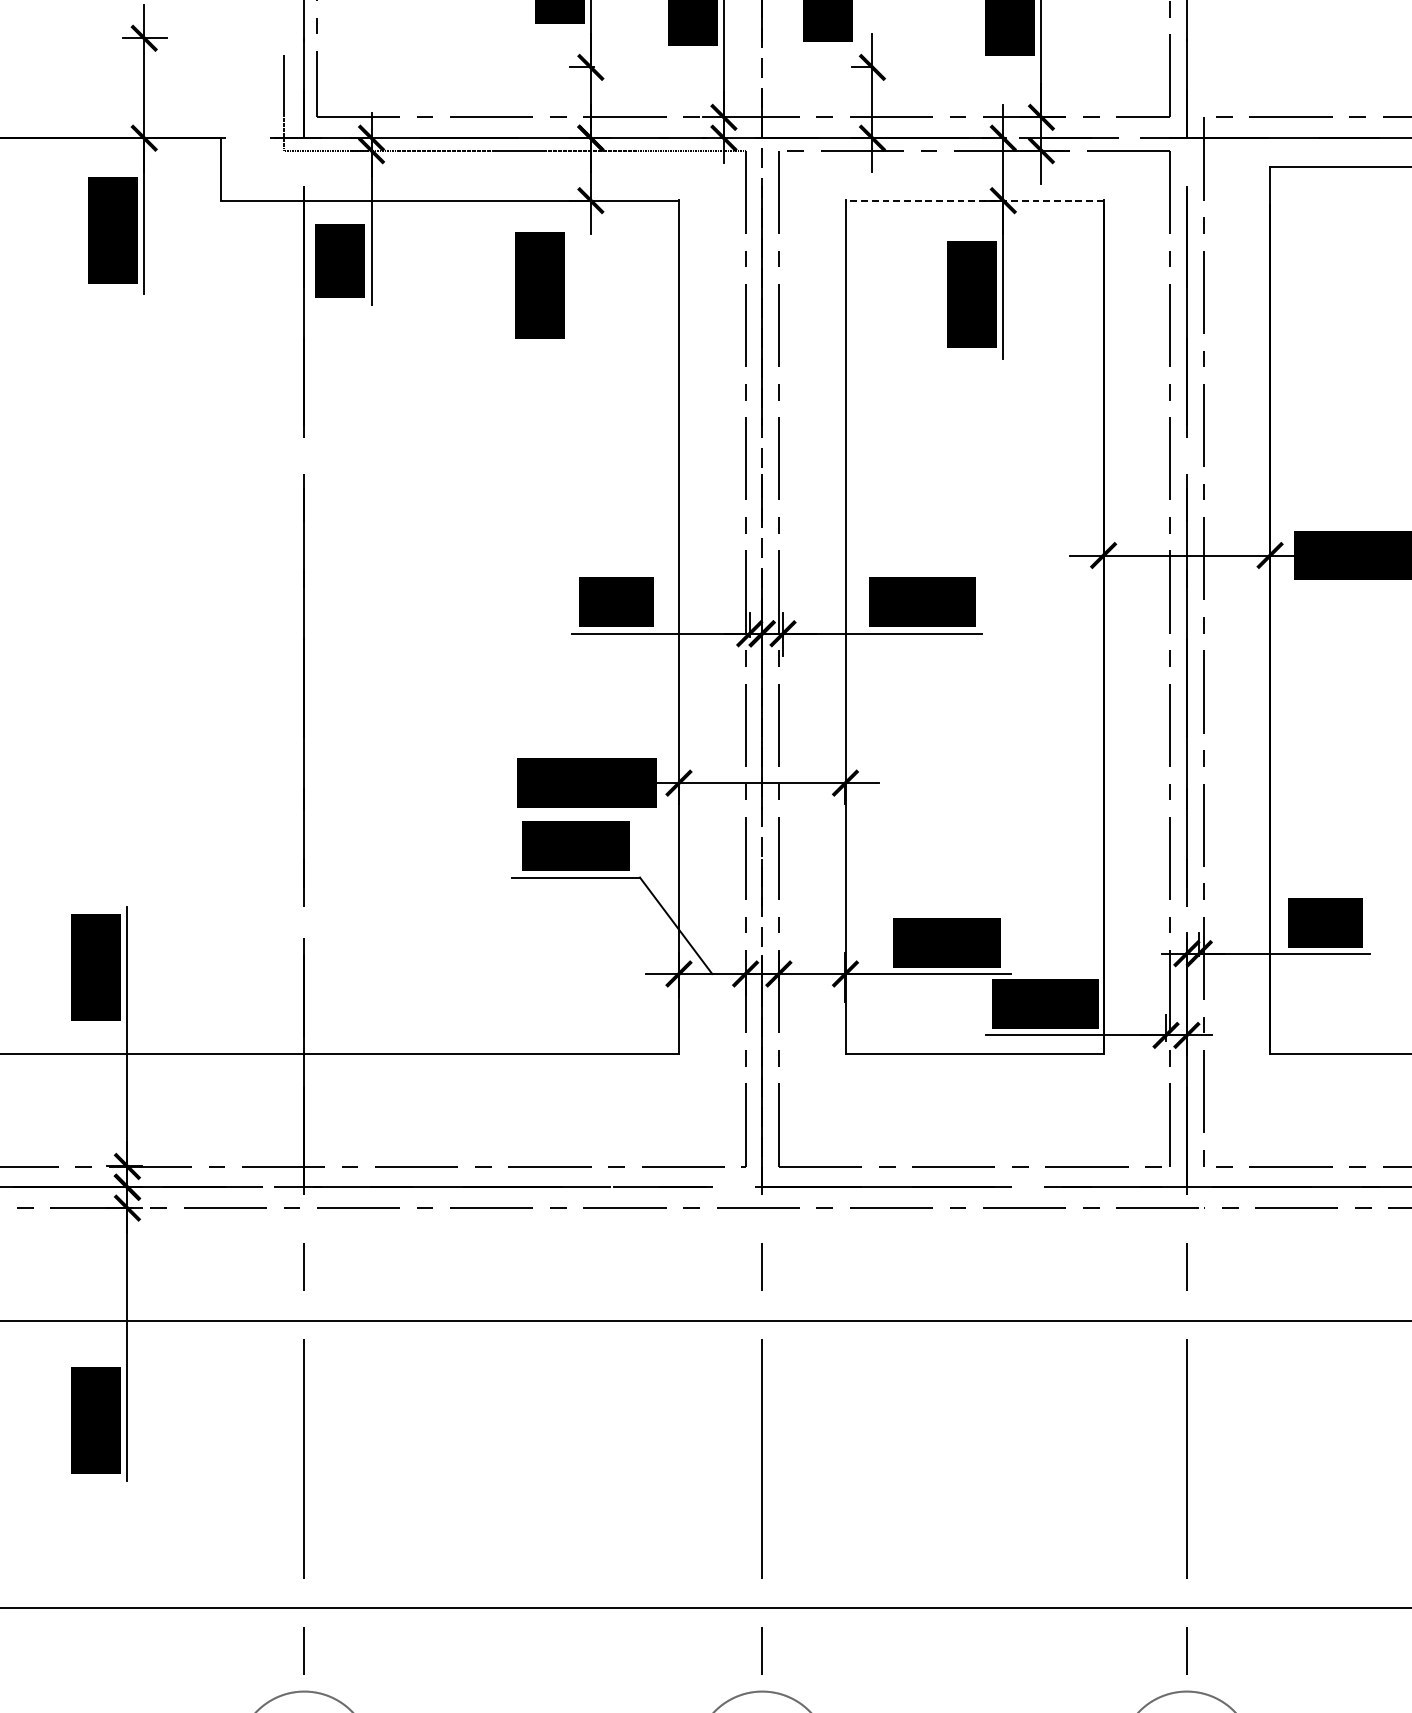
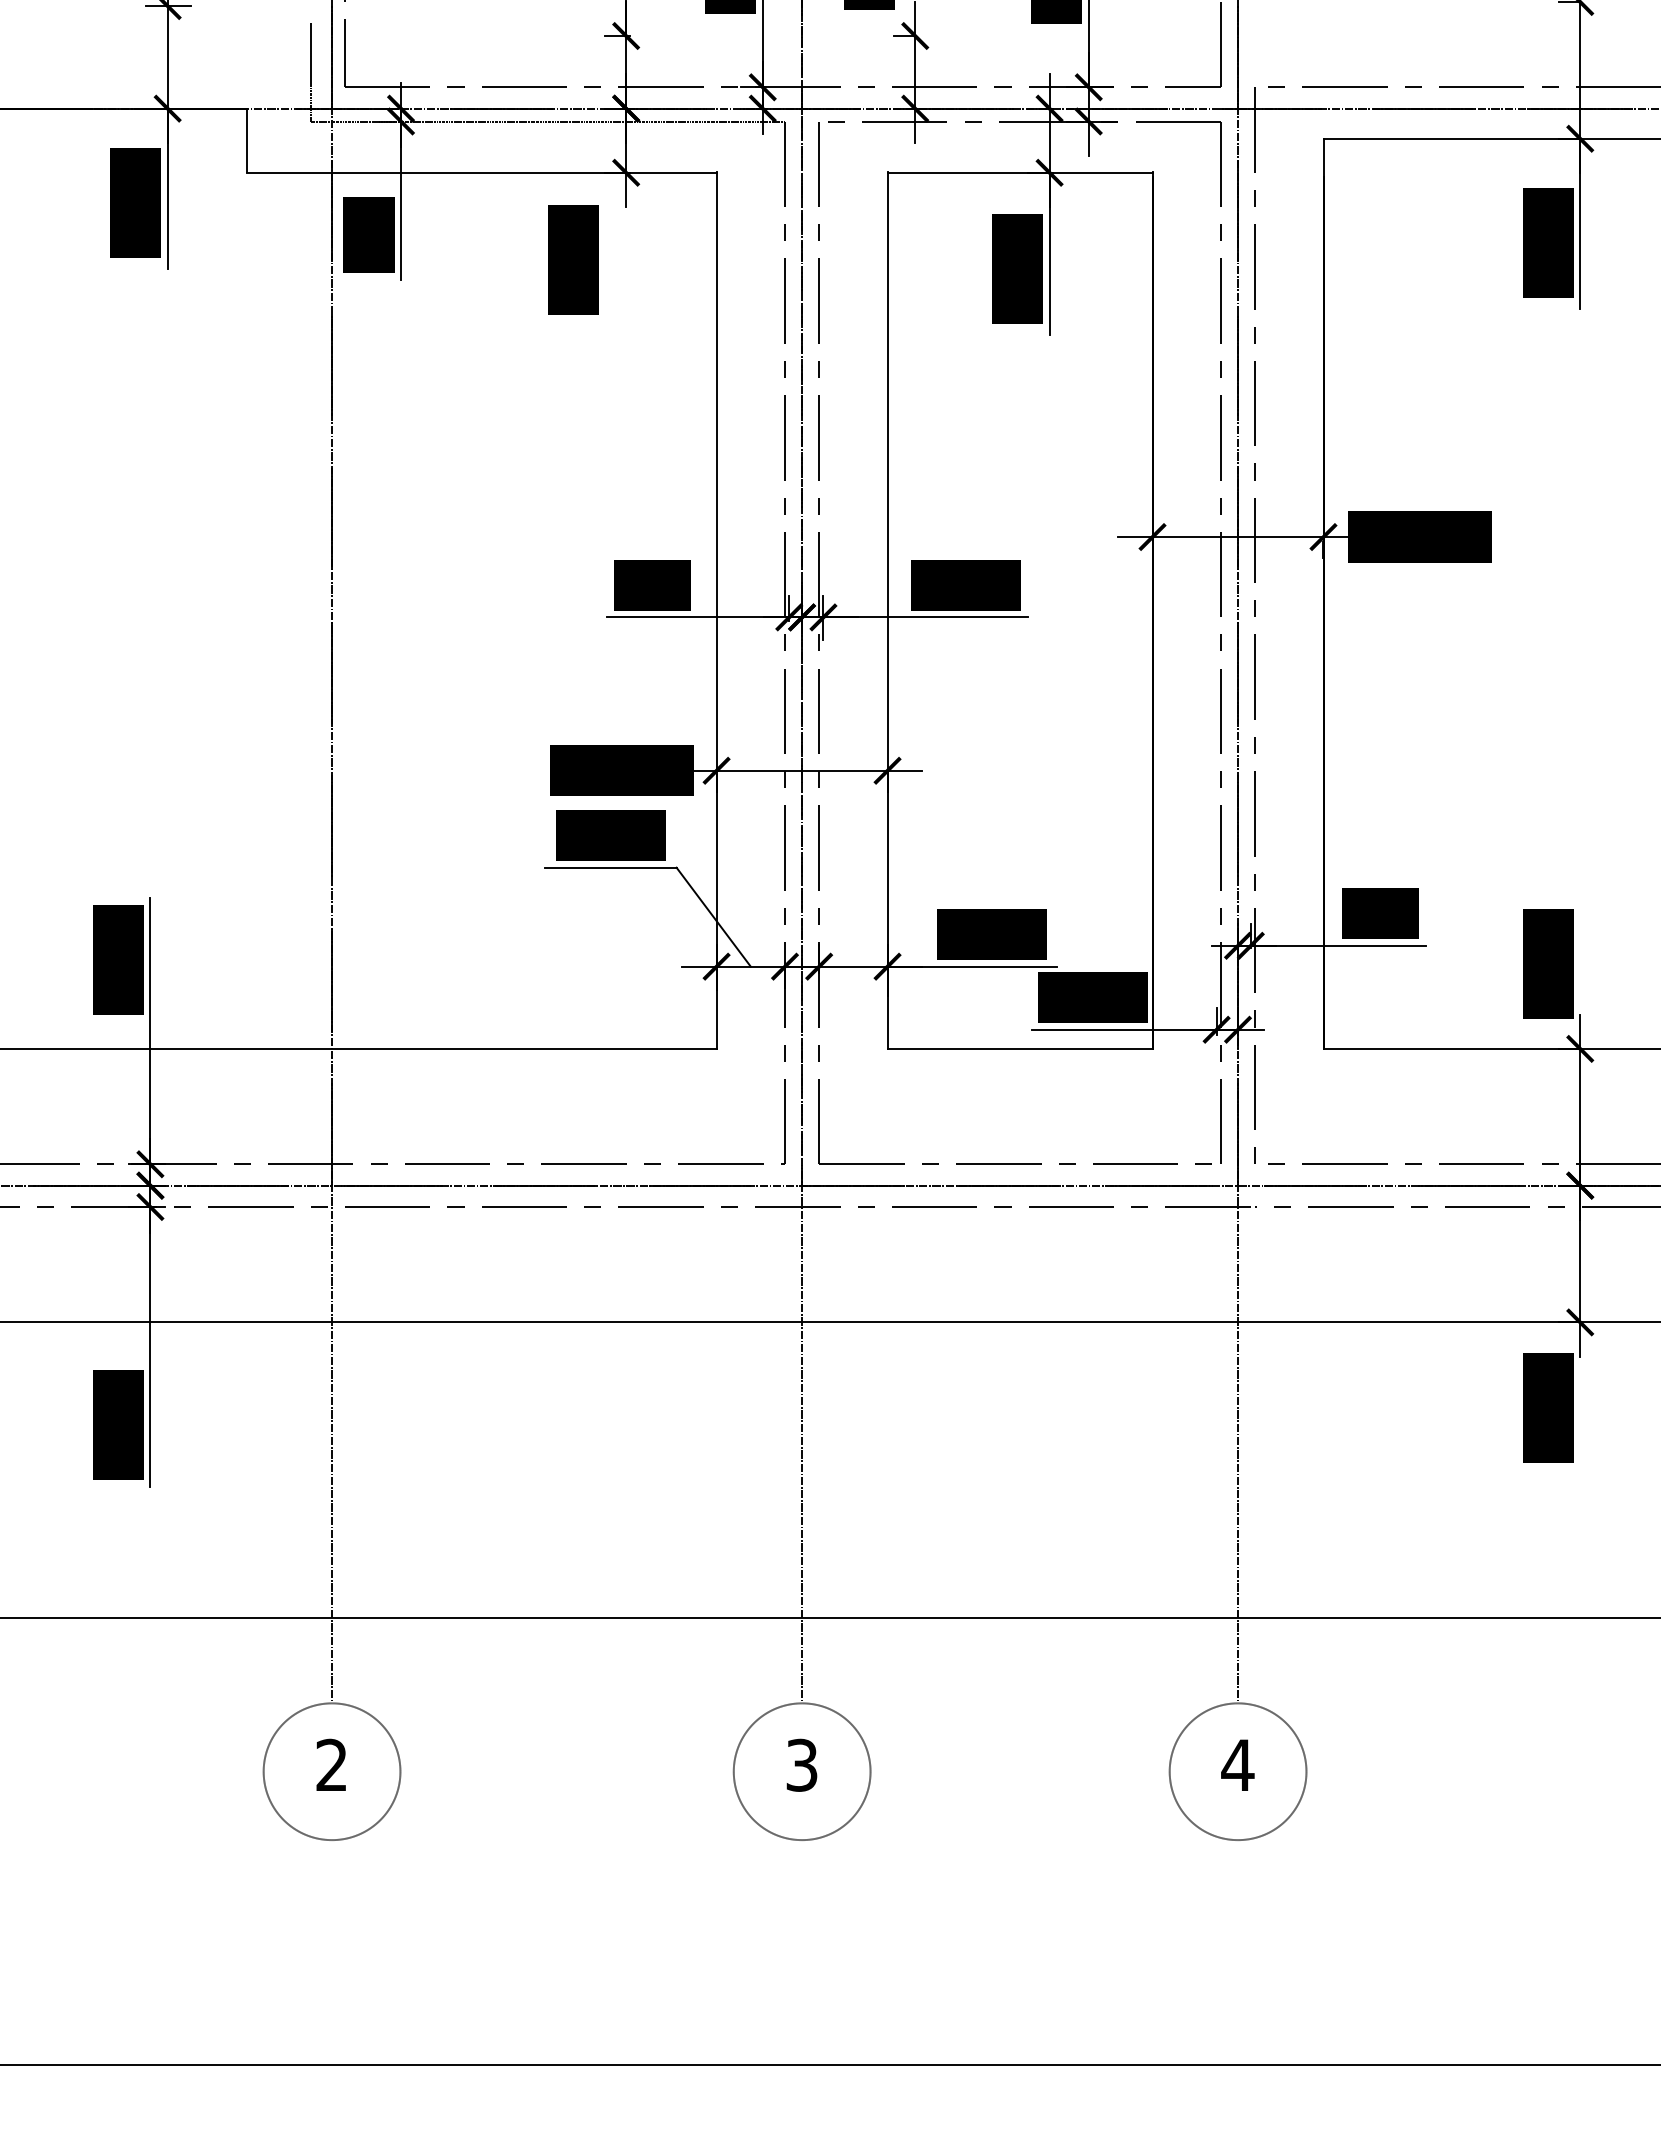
line: (974, 200) -> (1019, 172), dashed -> solid

